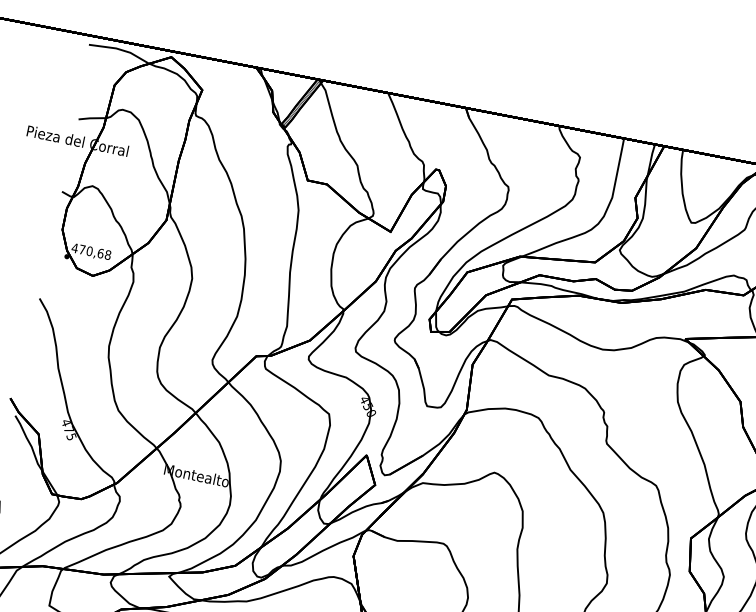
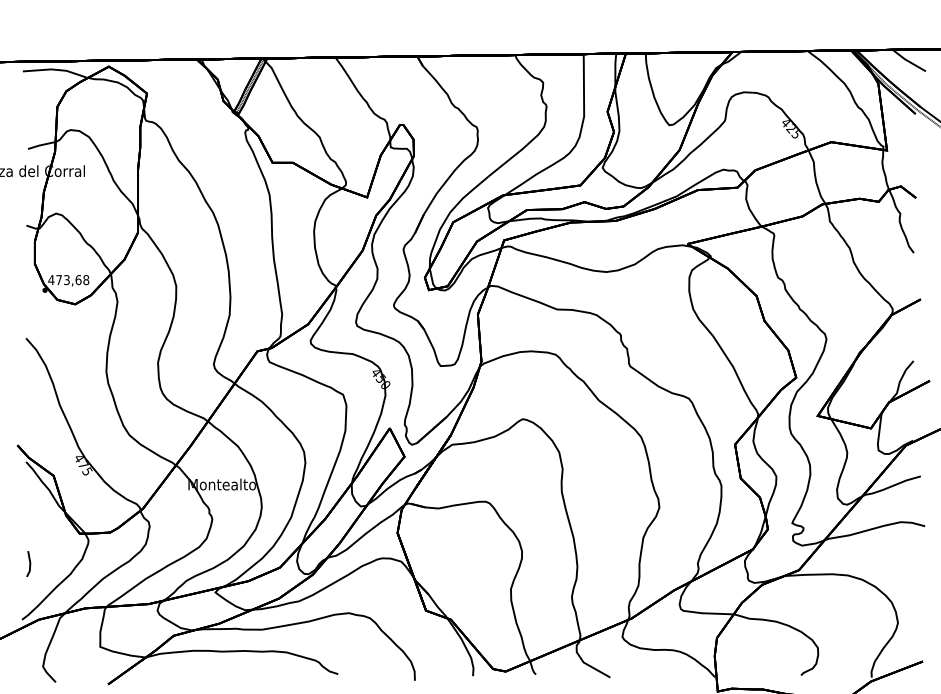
text: (89, 251) -> (66, 280), 470,68 -> 473,68

